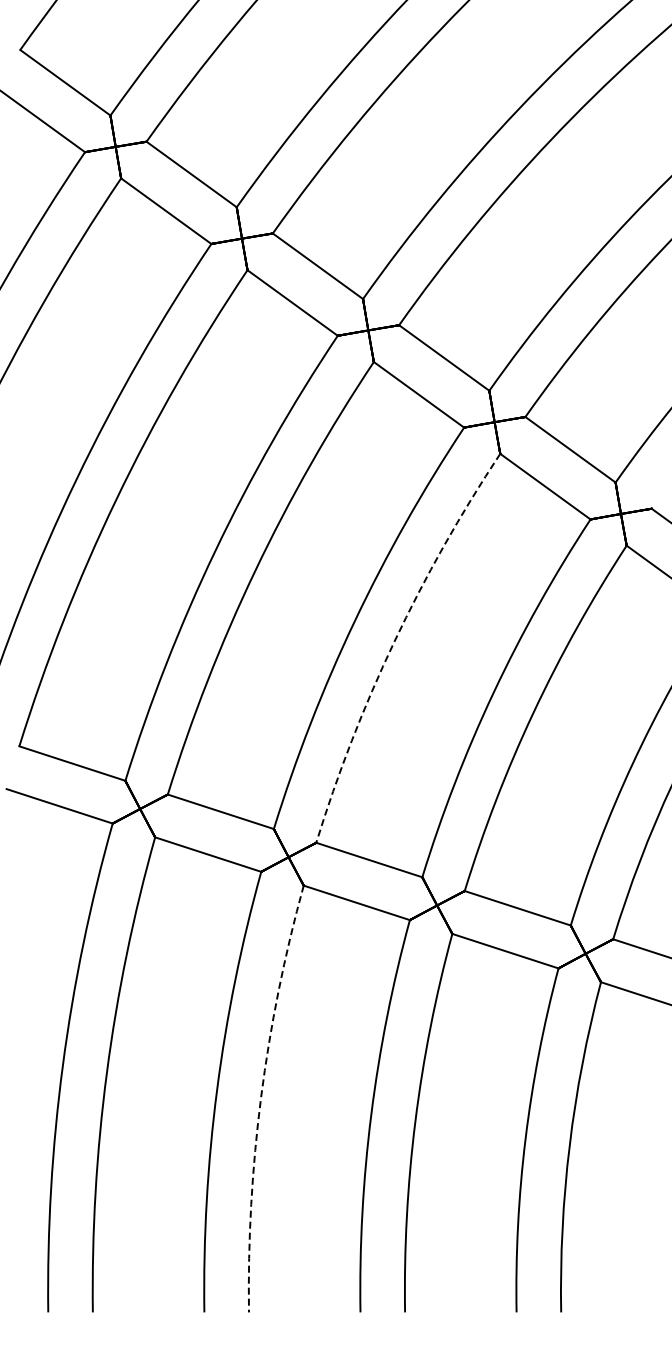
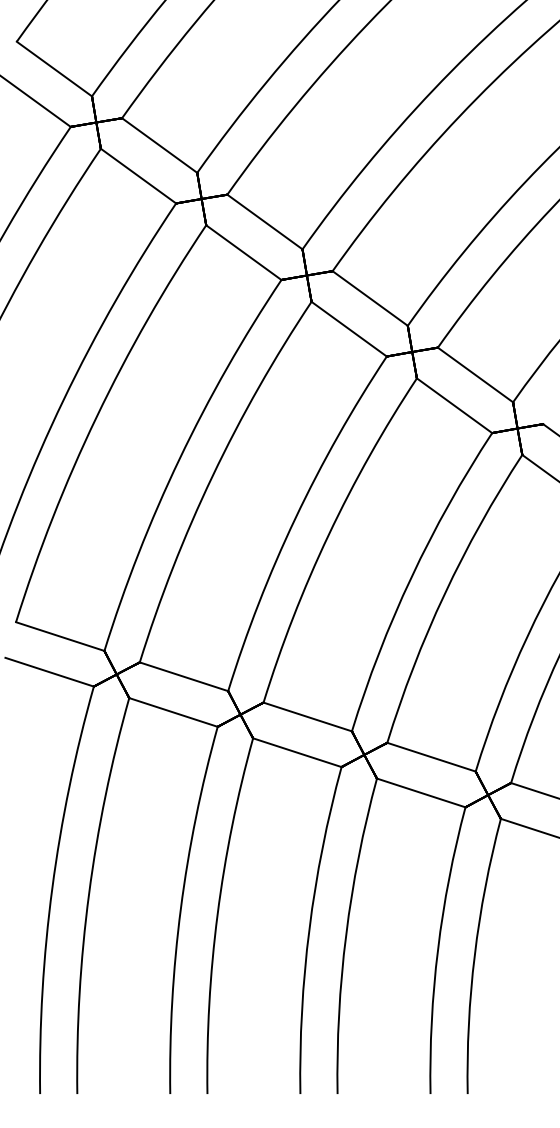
arc: (394, 641) -> (328, 534), dashed -> solid
arc: (261, 1097) -> (217, 914), dashed -> solid

